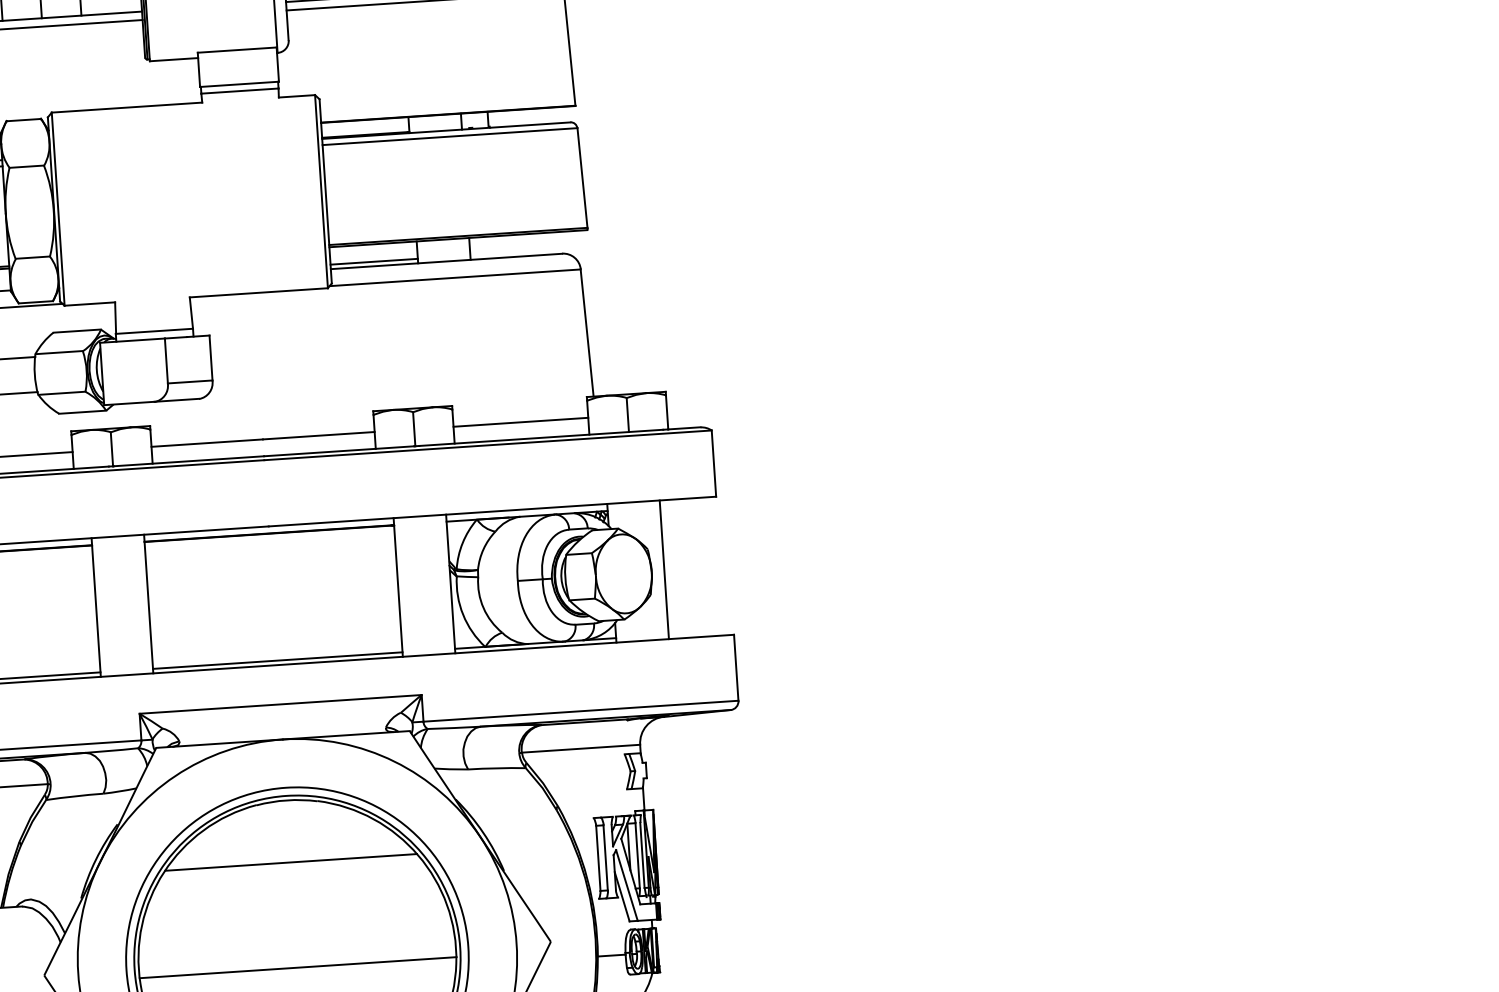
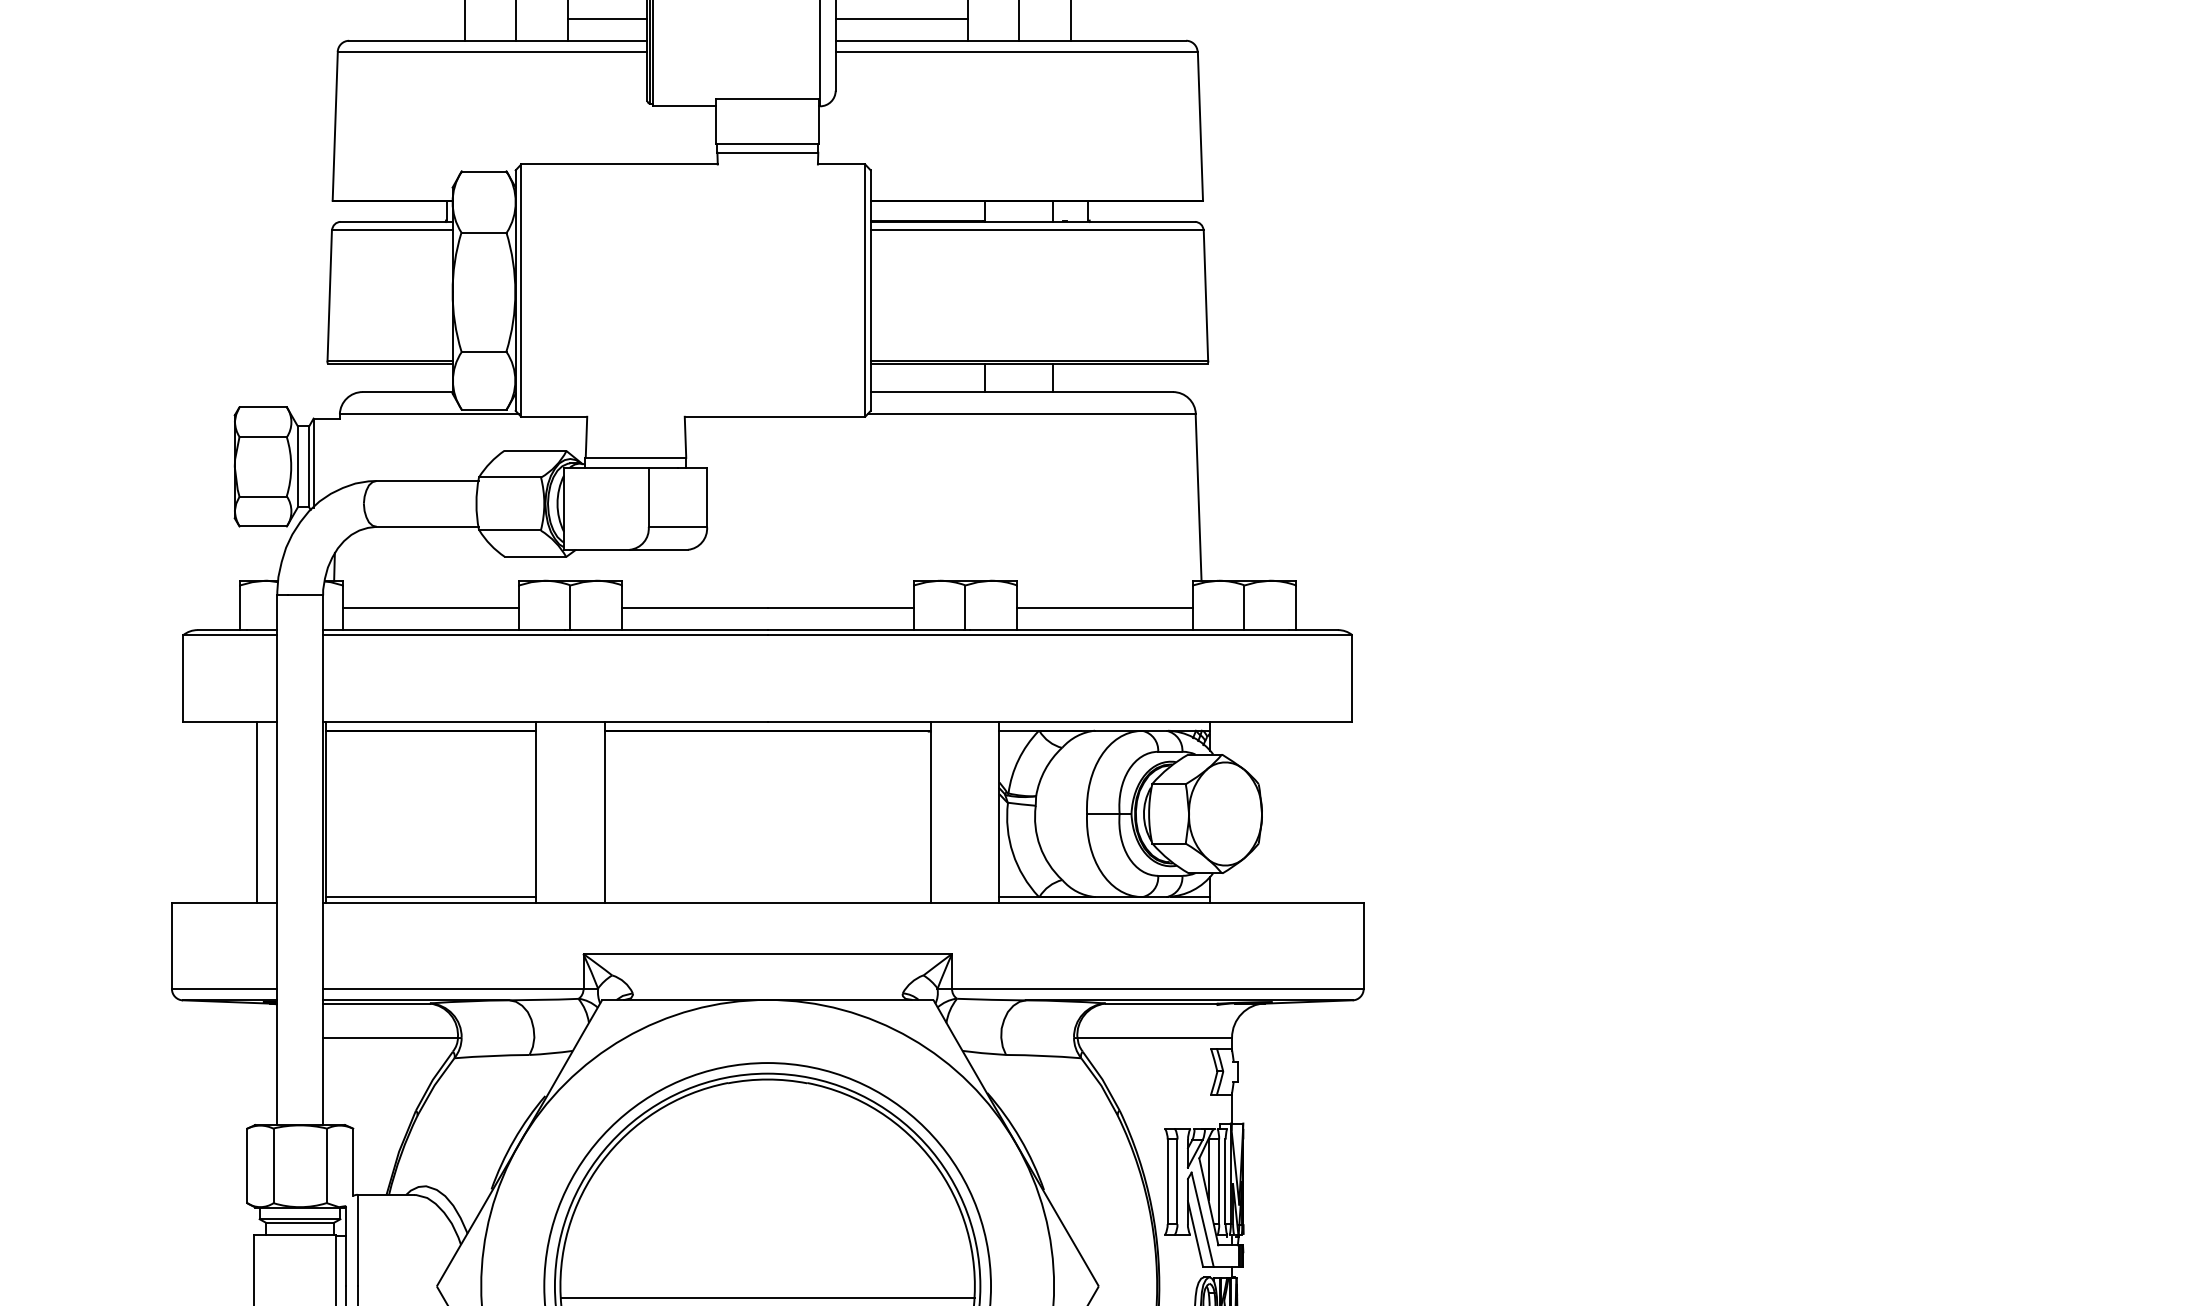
line: (374, 261) -> (927, 386), removed
line: (664, 569) -> (1278, 811), removed
line: (277, 660) -> (767, 896), removed
line: (290, 862) -> (767, 1160), removed

